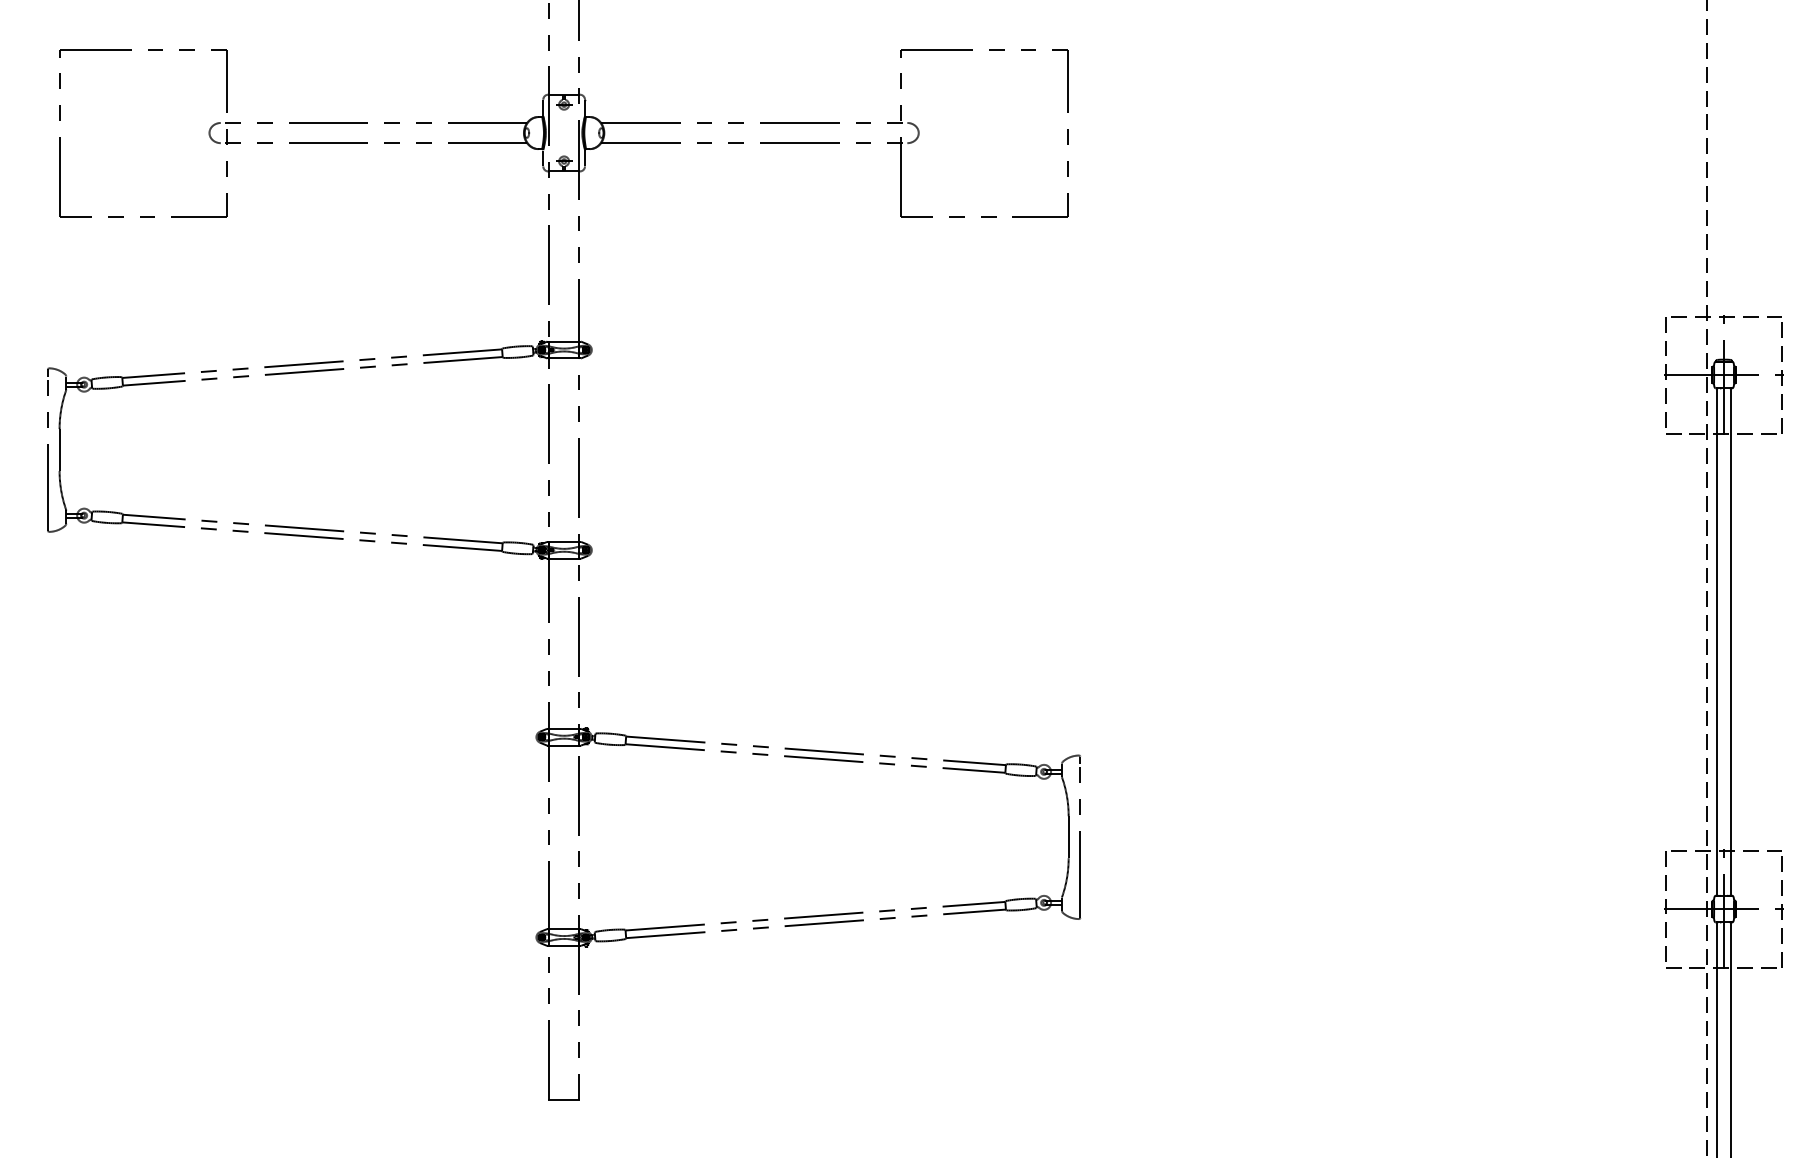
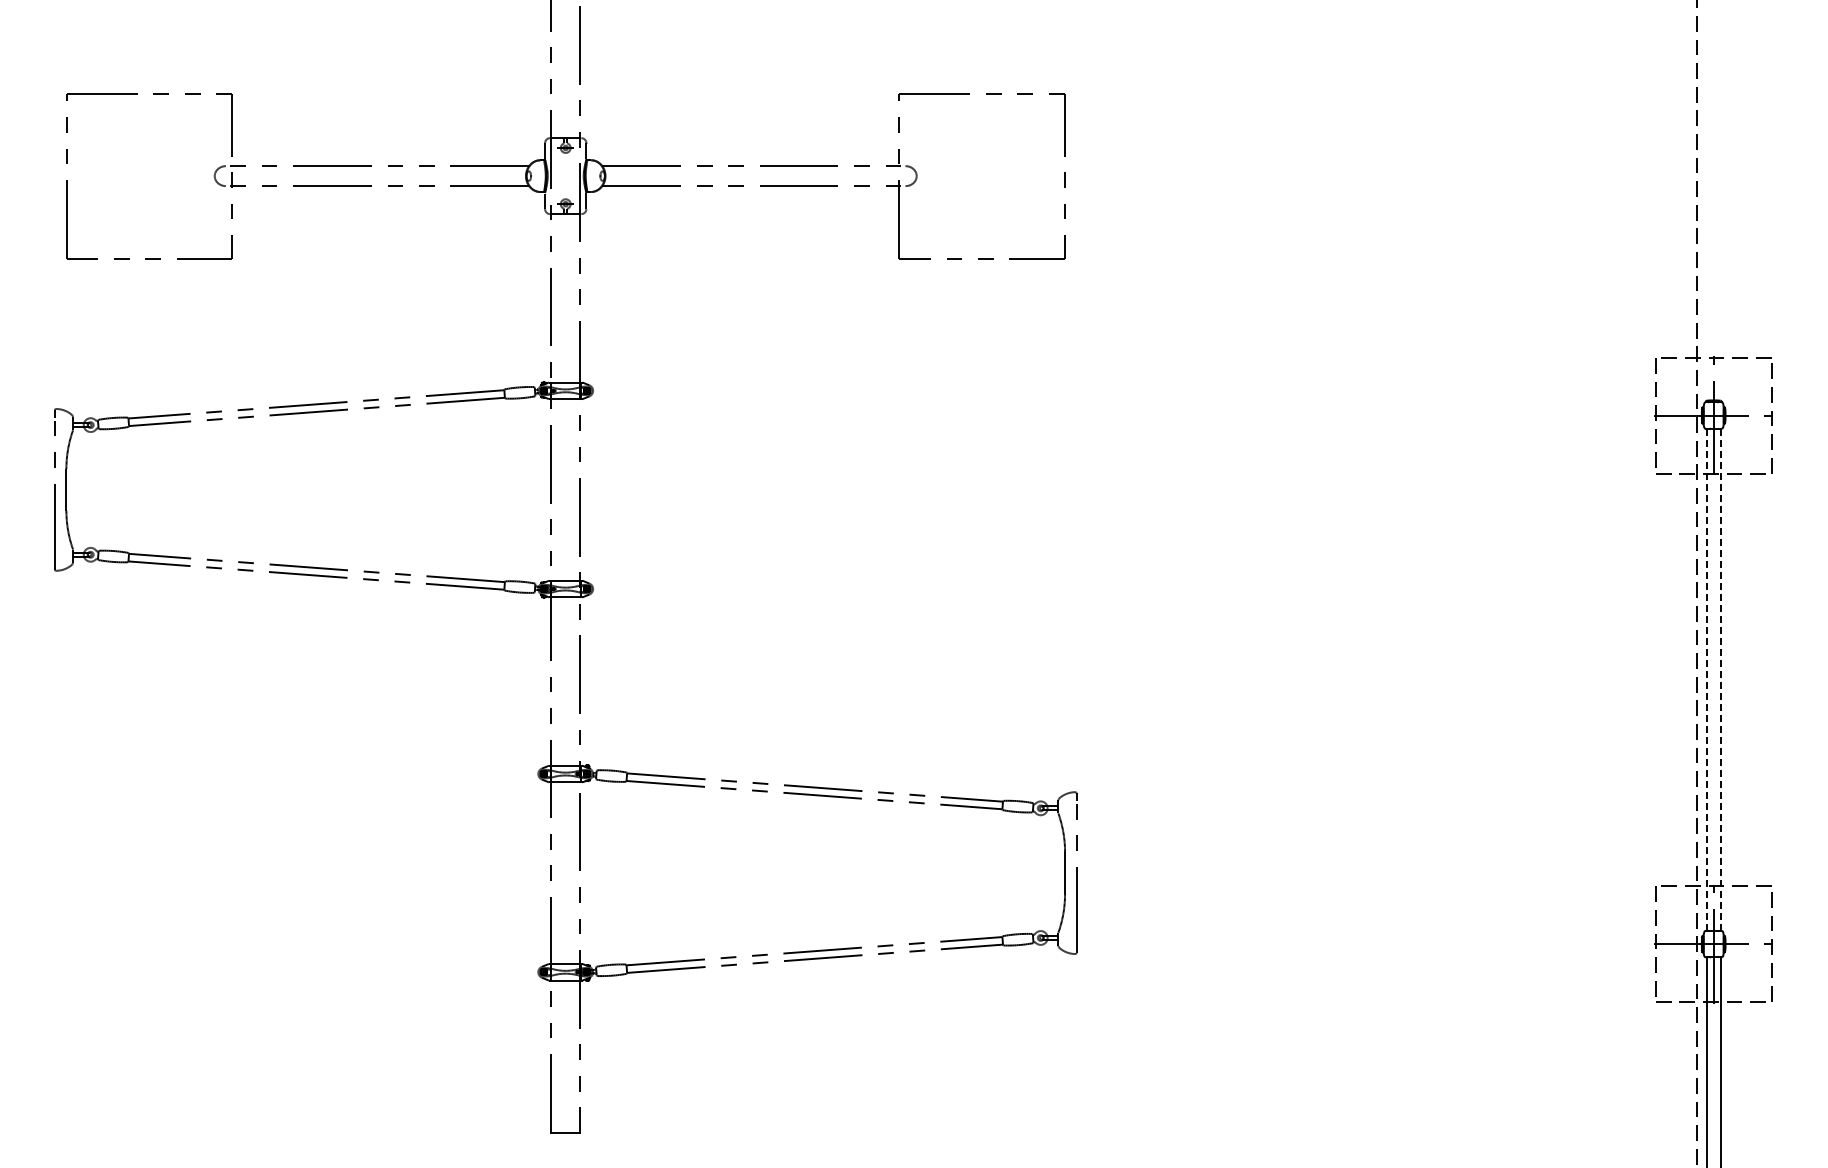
line: (1716, 641) -> (1706, 679), solid -> dashed
line: (1730, 642) -> (1720, 680), solid -> dashed

